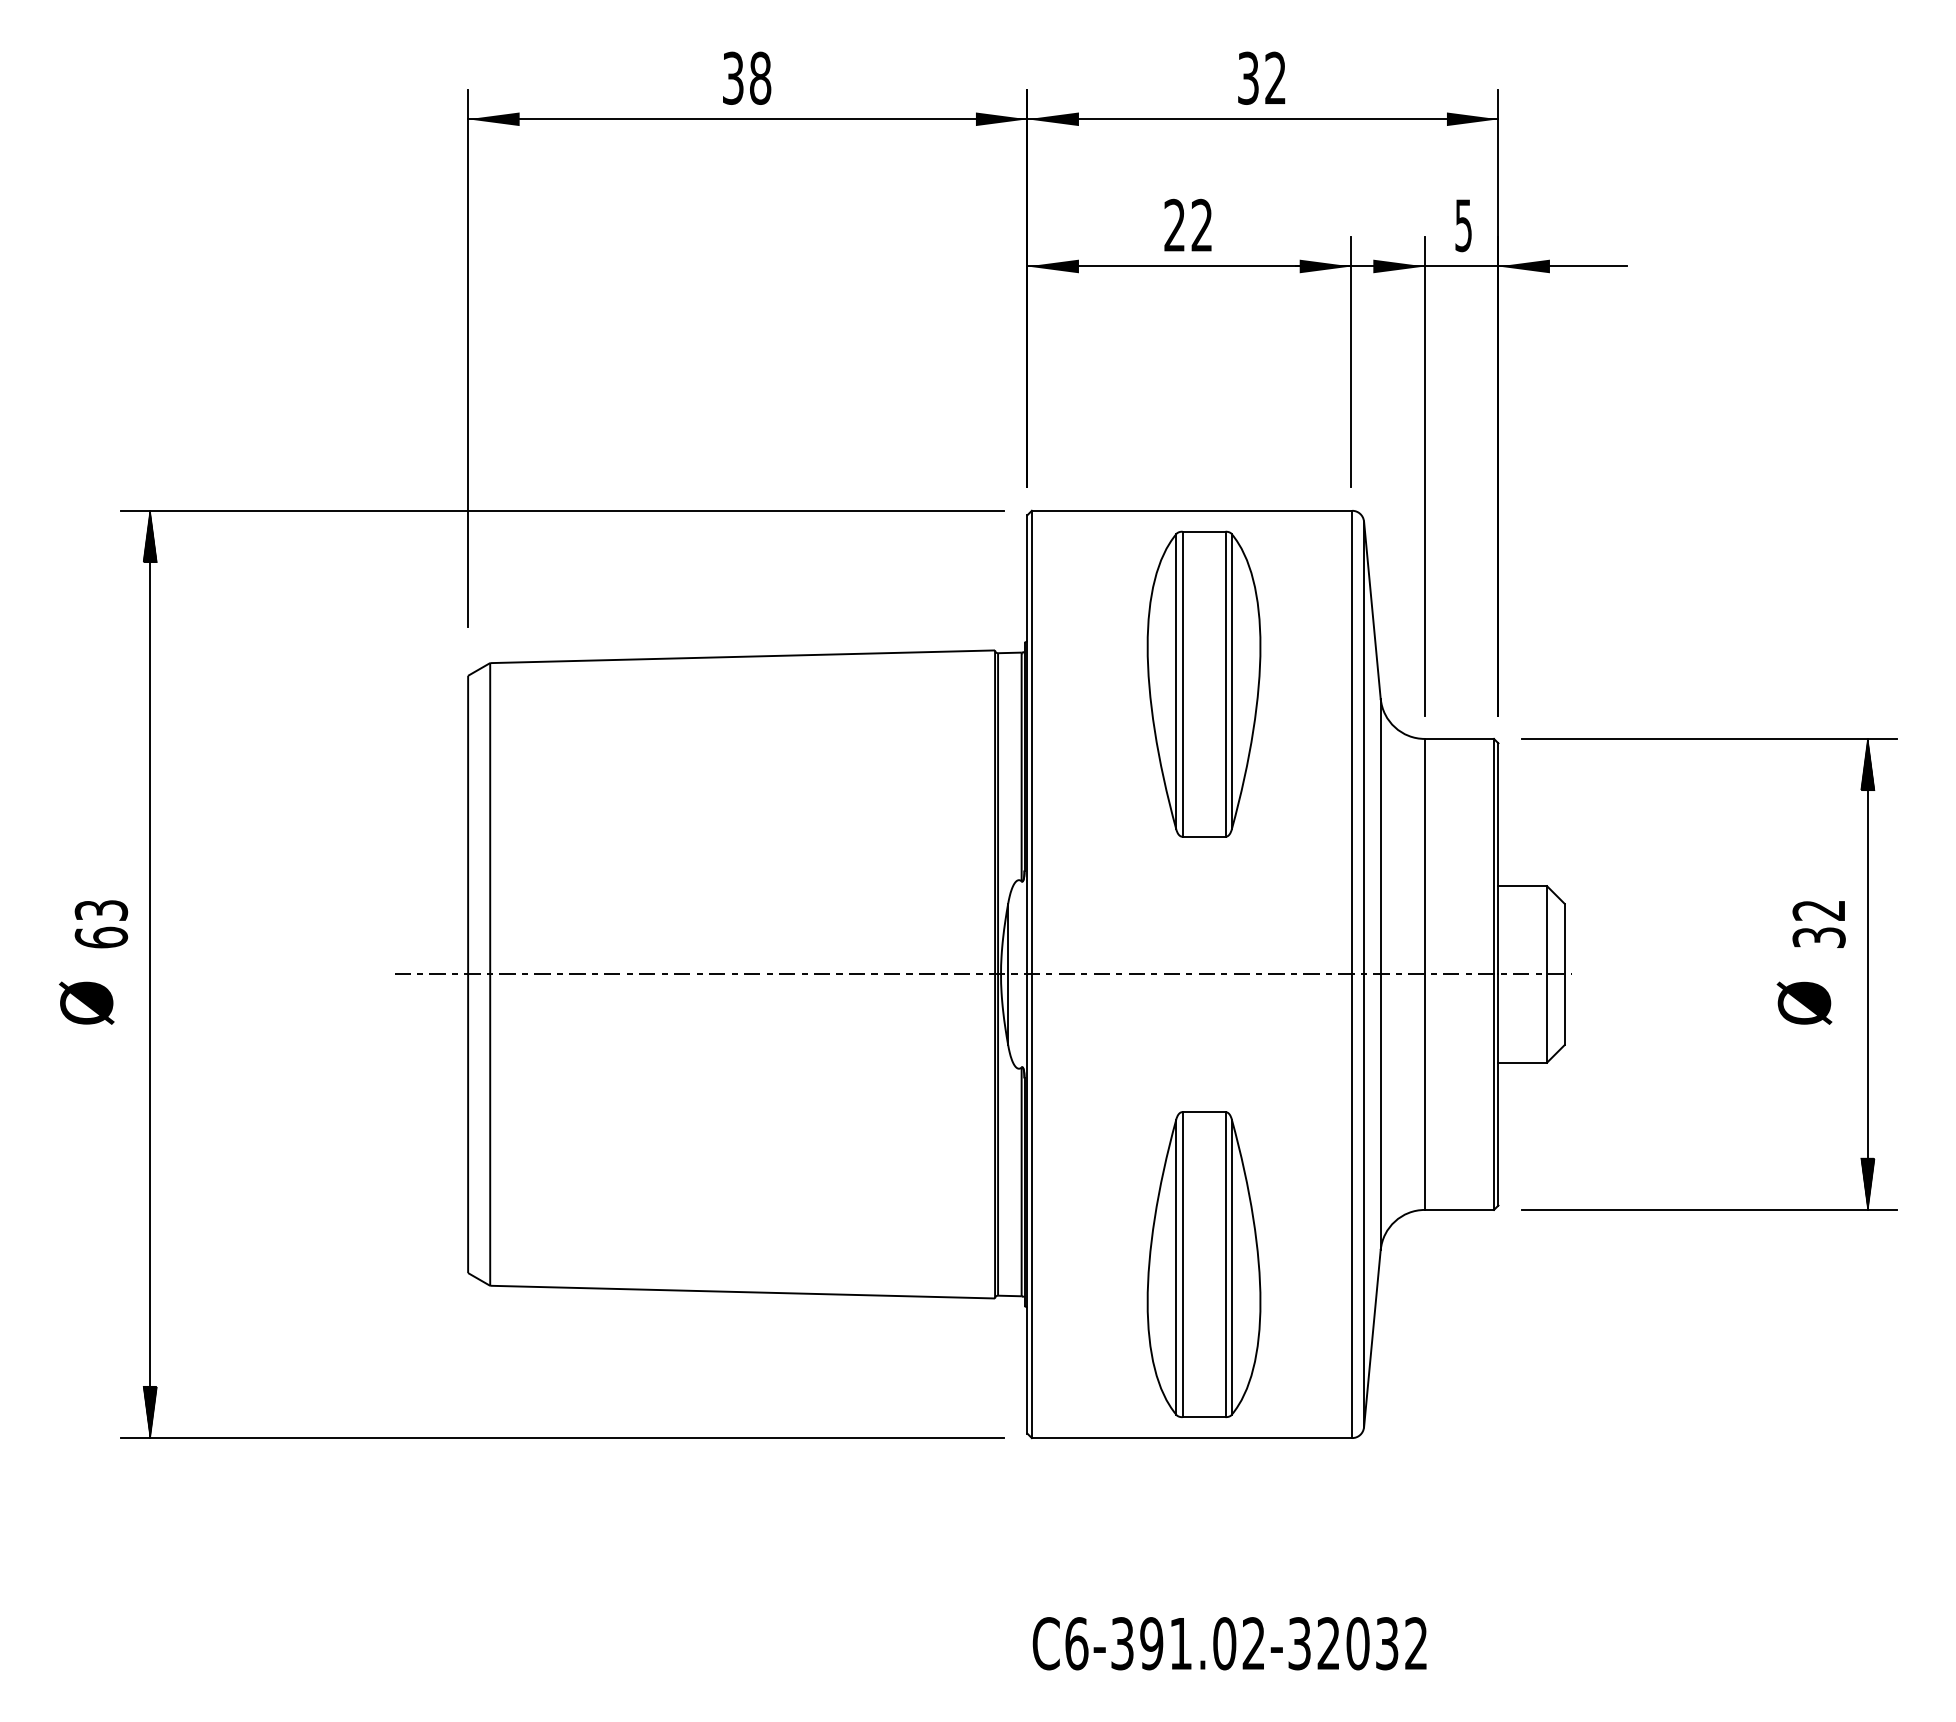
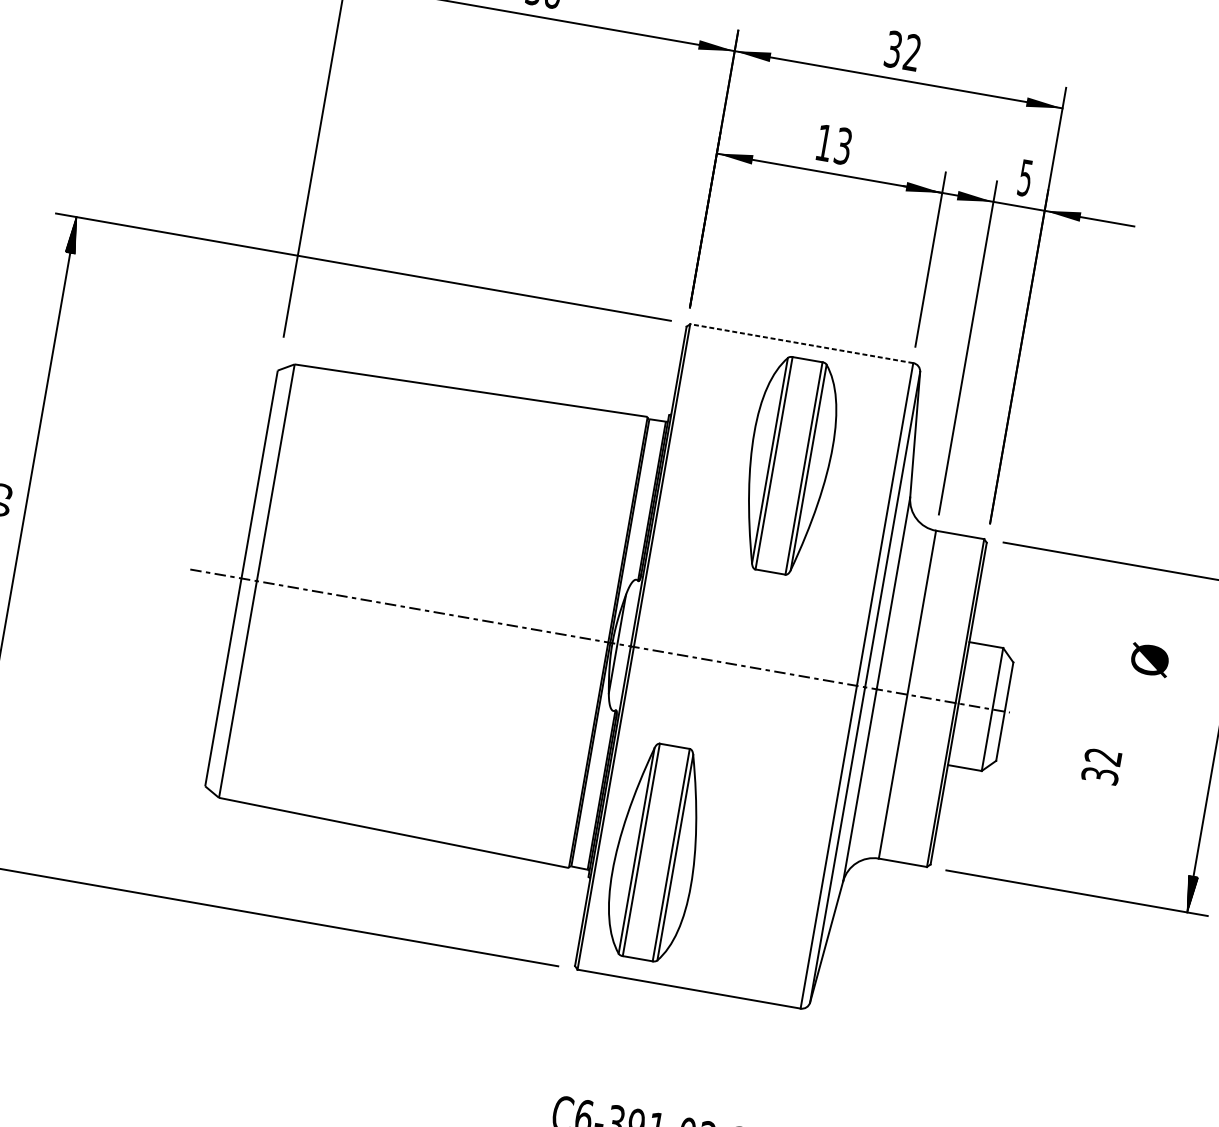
text: (1188, 225) -> (833, 144), 22 -> 13
line: (1191, 510) -> (801, 343), solid -> dashed
text: (1818, 924) -> (1101, 766), moved
text: (1804, 1002) -> (1150, 659), moved
part: (1203, 1264) -> (655, 852), moved

